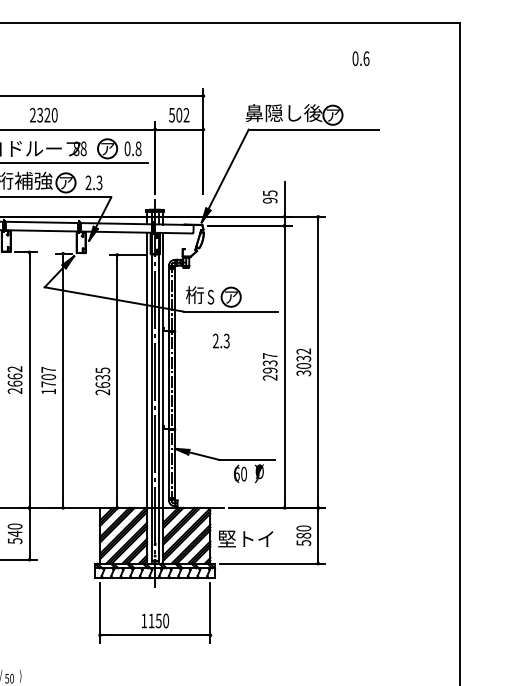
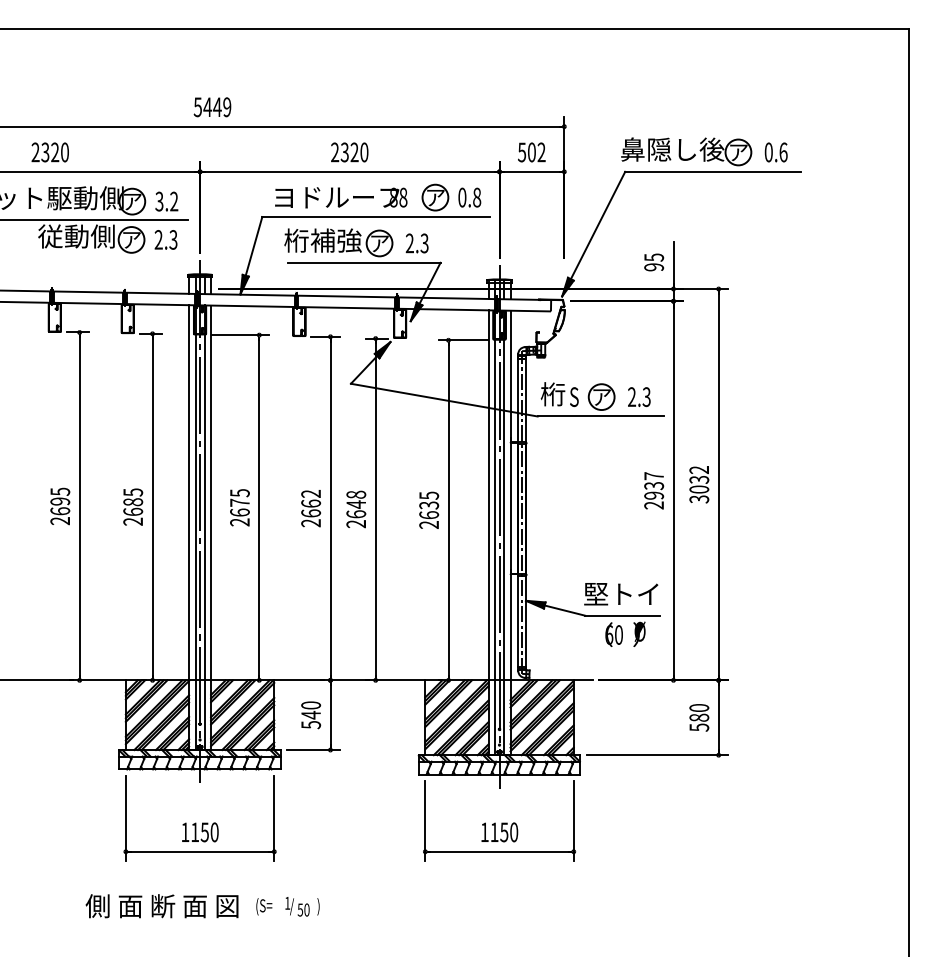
text: (360, 58) -> (775, 152), moved
text: (221, 341) -> (639, 397), moved
text: (48, 380) -> (356, 509), 1707 -> 2648
text: (245, 539) -> (621, 594), moved

